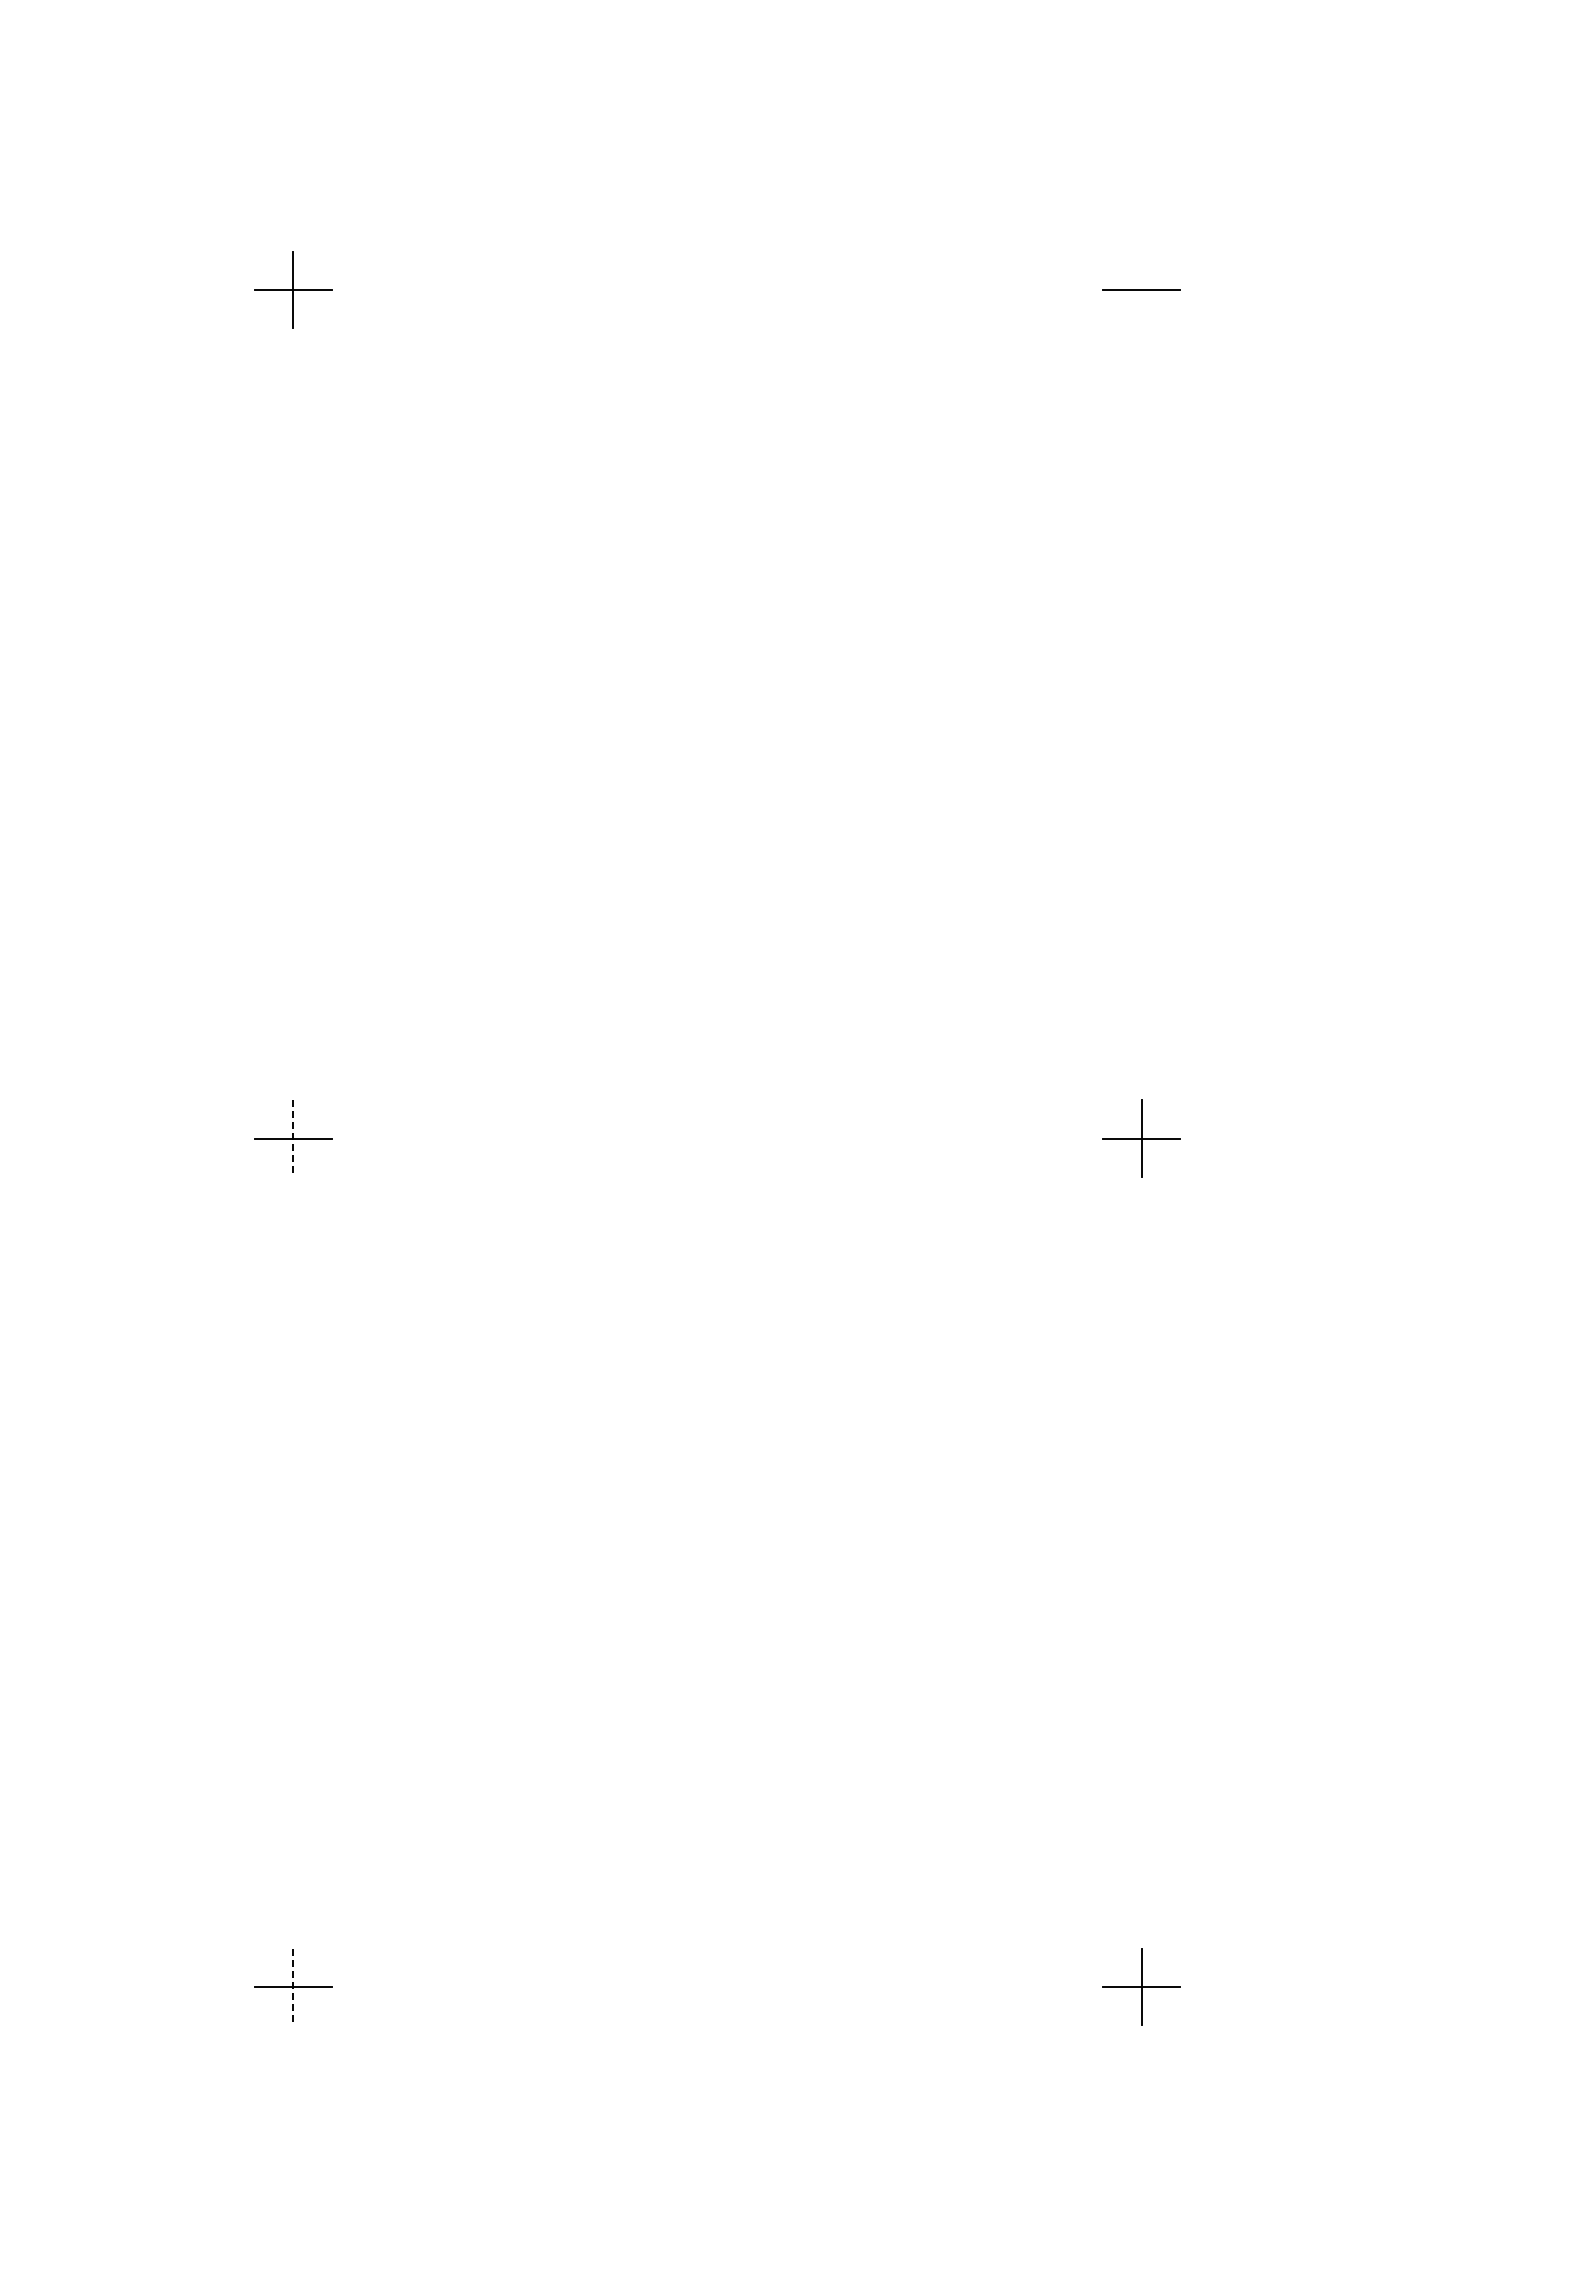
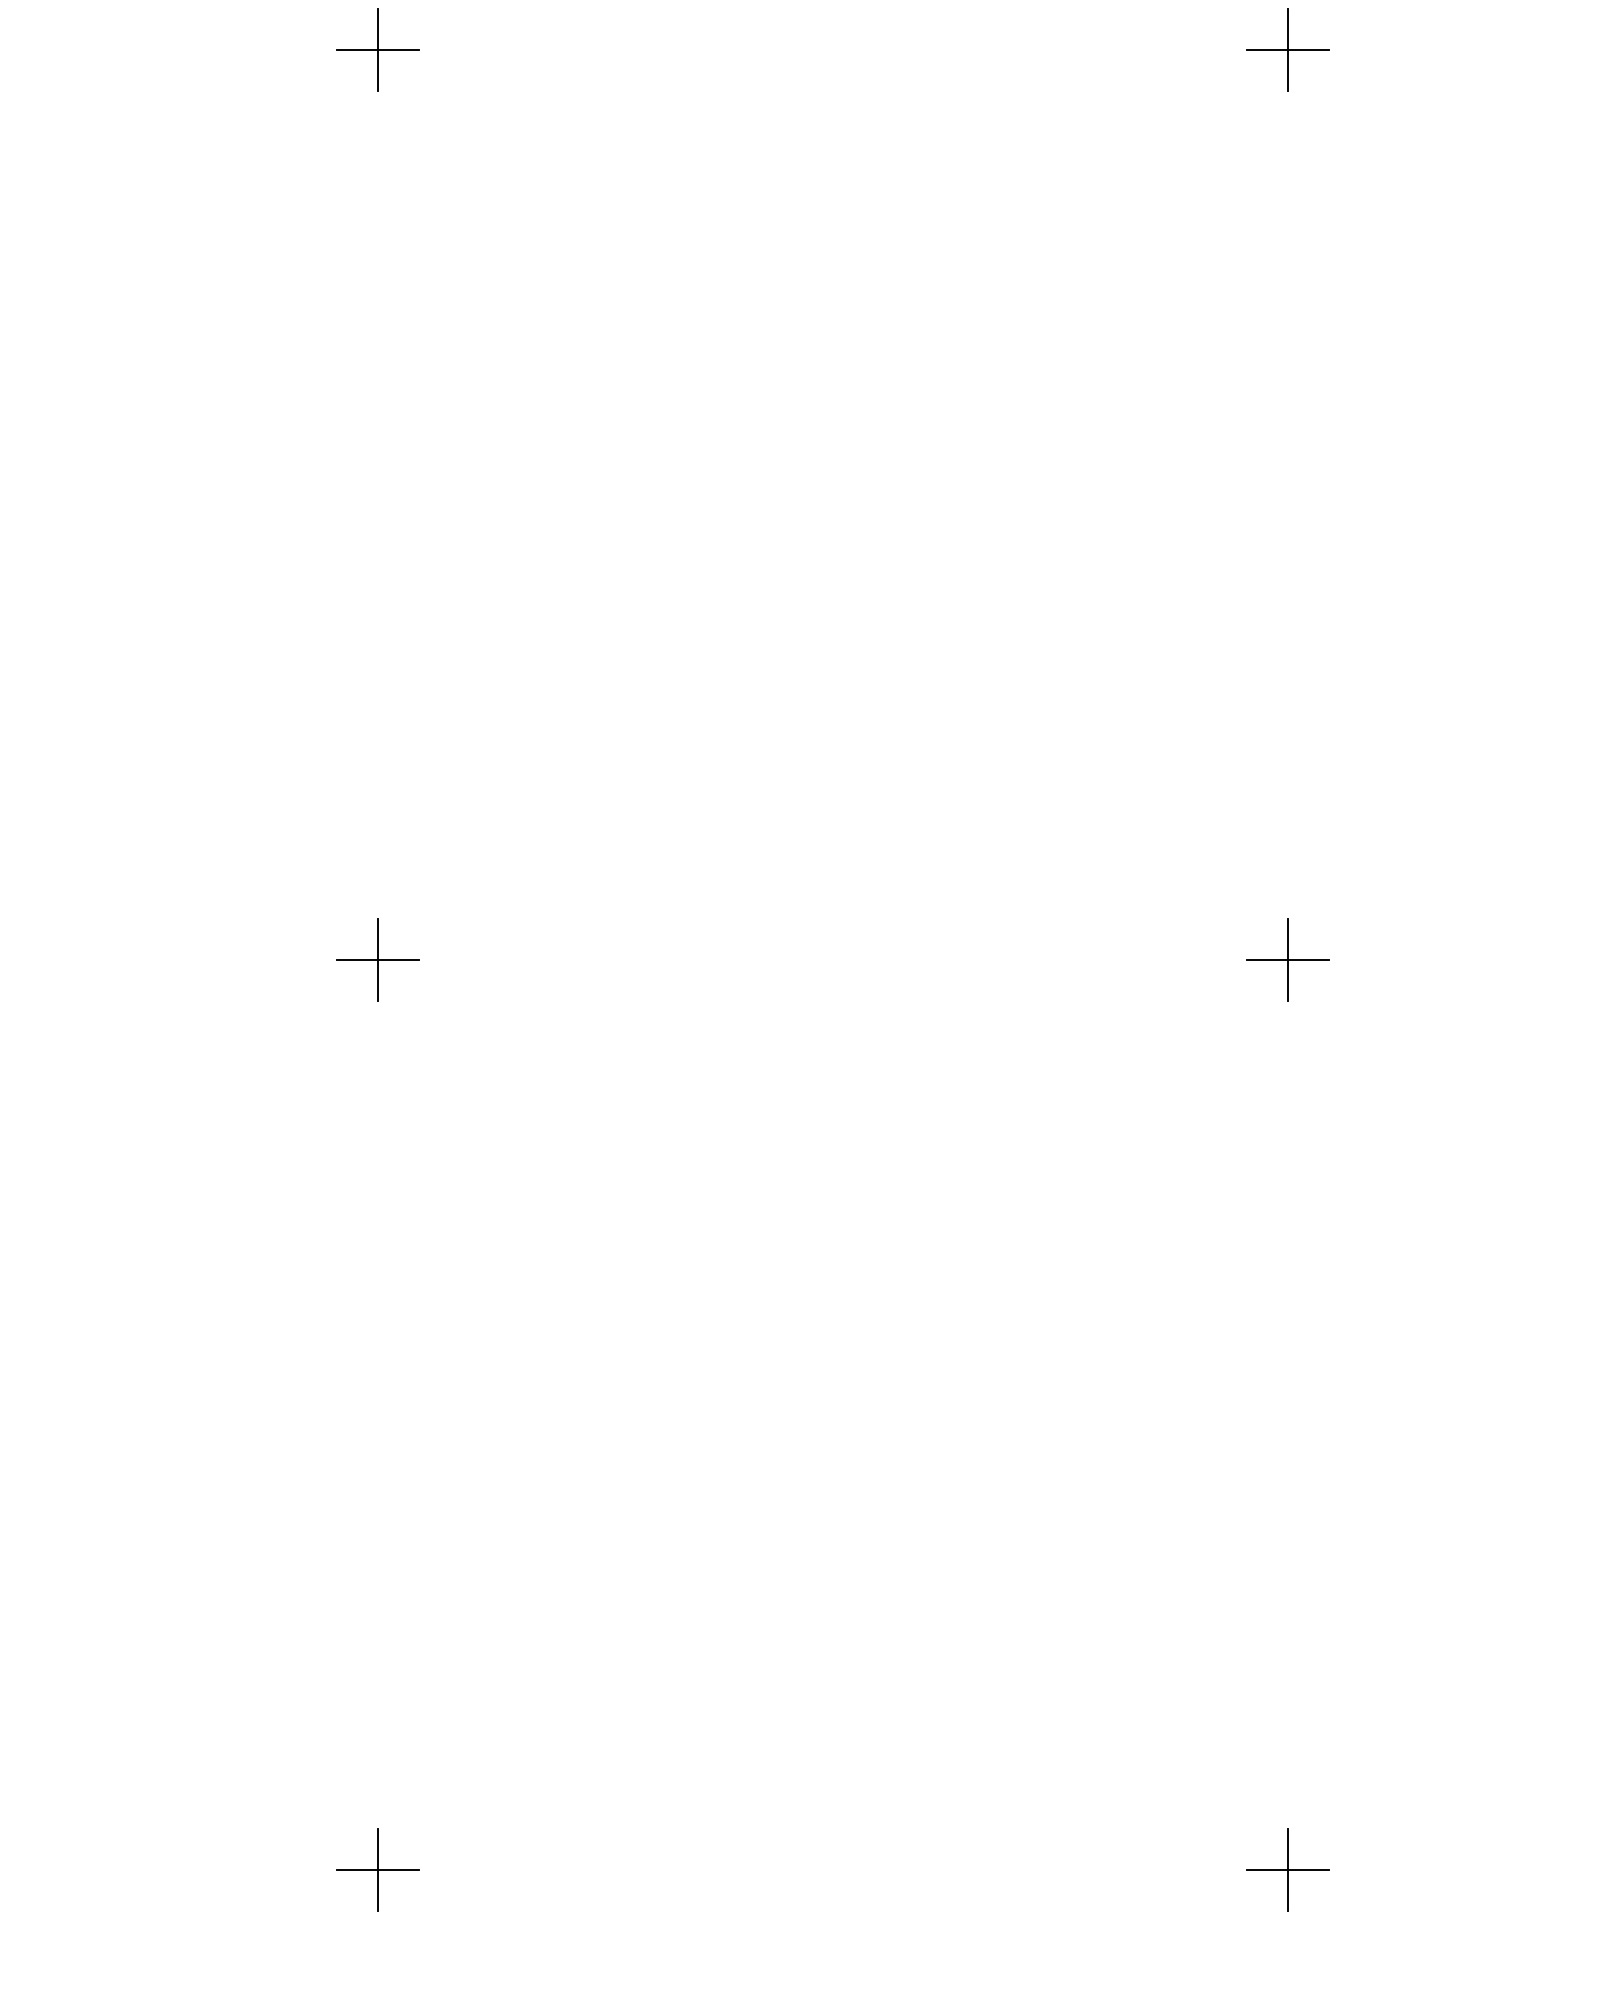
line: (1141, 290) -> (1287, 50), added
line: (293, 1139) -> (378, 961), dashed -> solid
line: (293, 1987) -> (378, 1870), dashed -> solid

